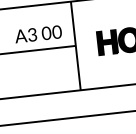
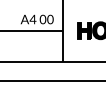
text: (31, 34) -> (32, 19), A3 -> A4

